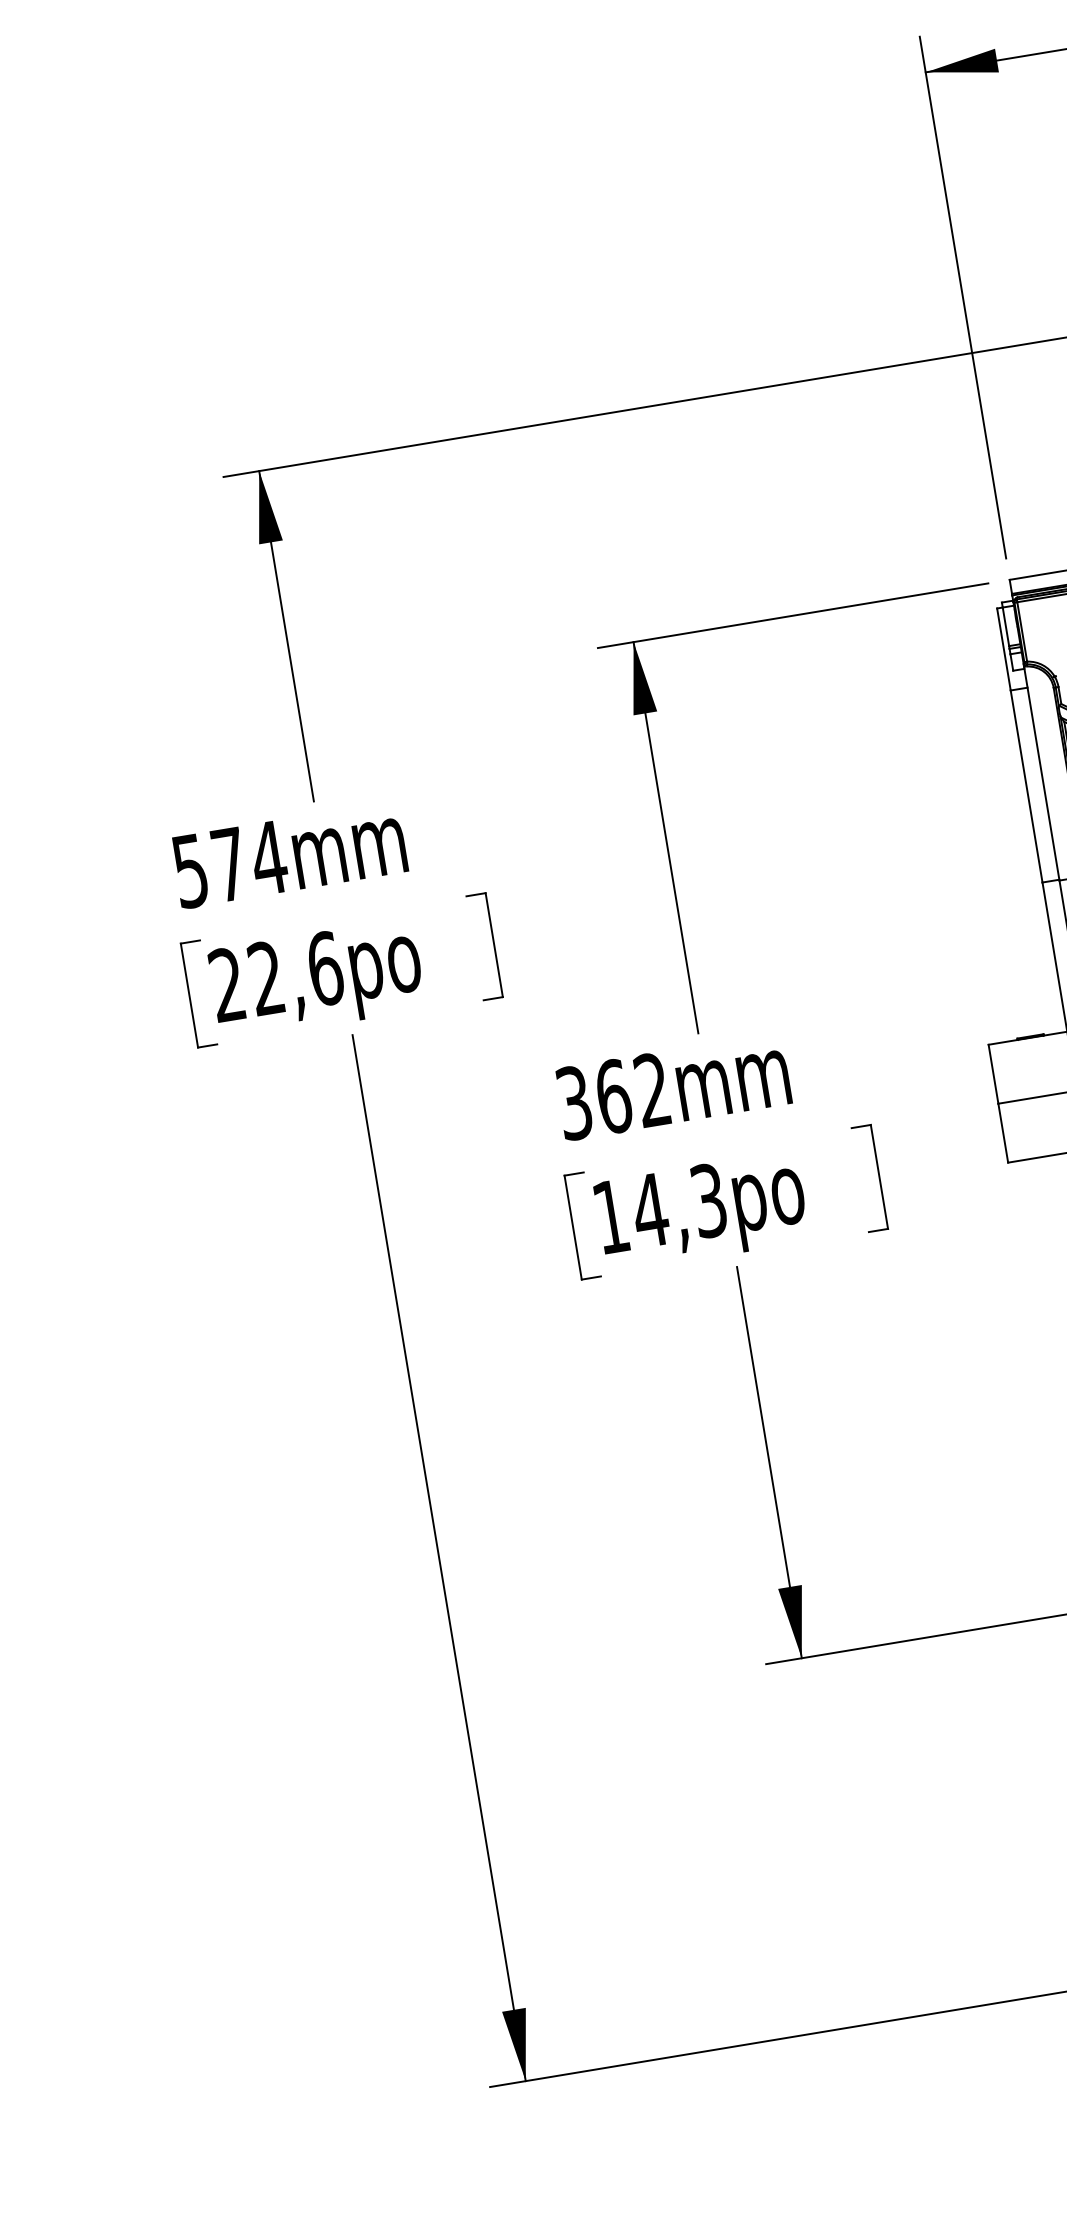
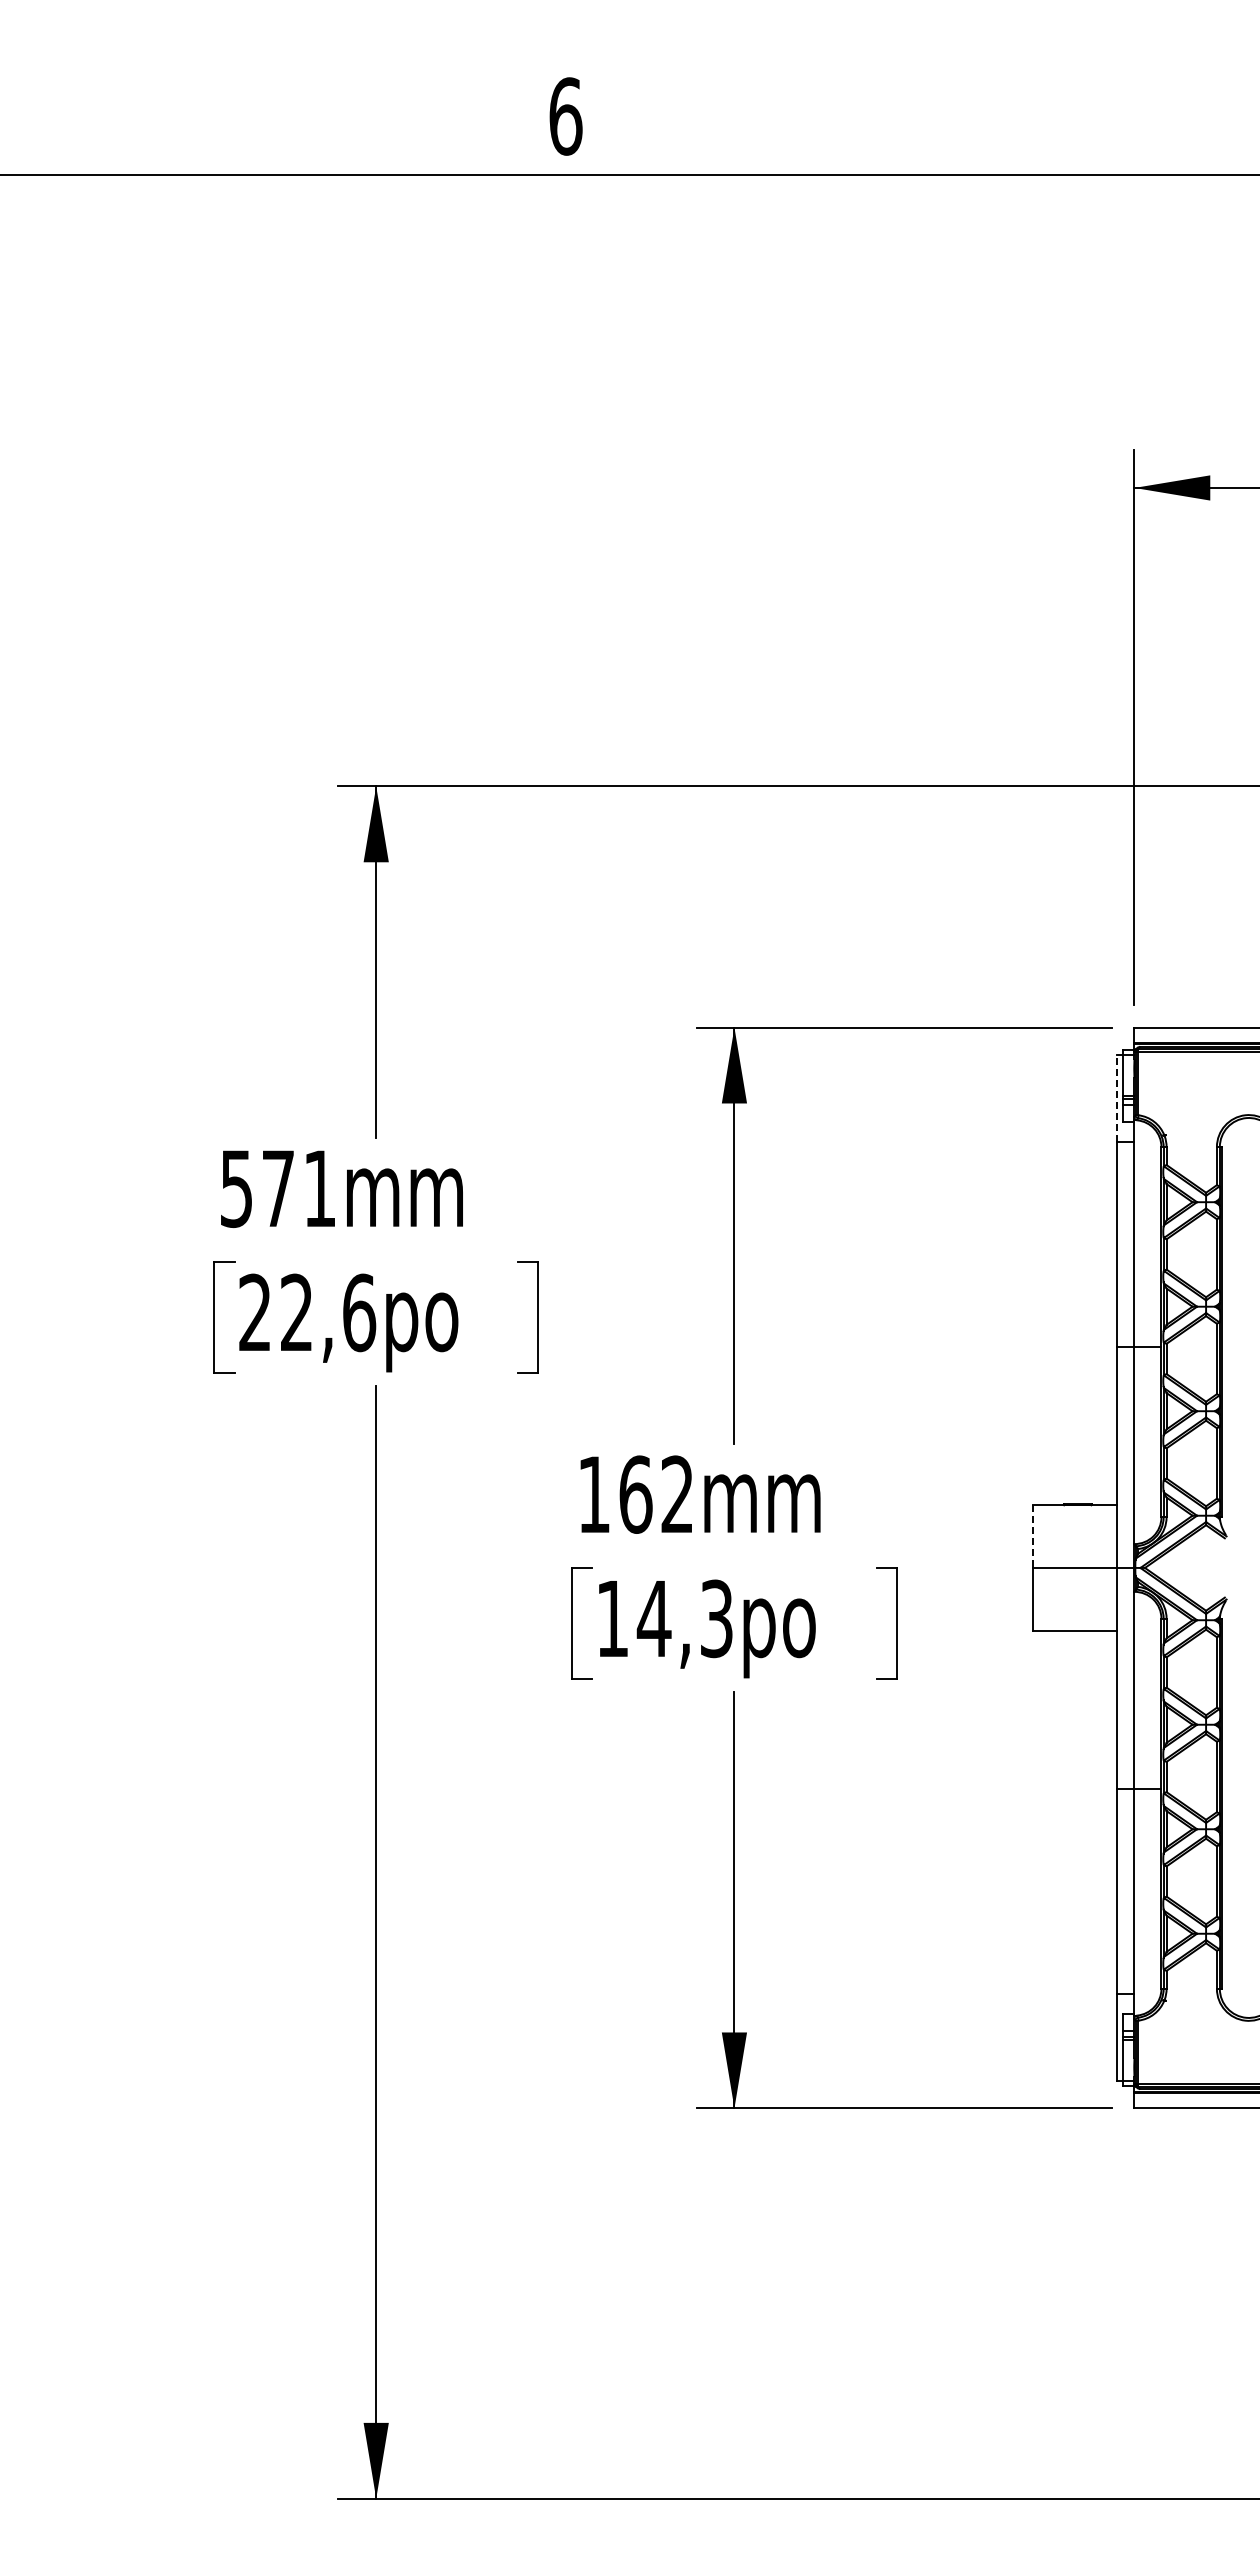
line: (1003, 649) -> (1116, 1098), solid -> dashed
text: (268, 857) -> (319, 1188), 574mm -> 571mm
line: (993, 1075) -> (1032, 1537), solid -> dashed
text: (573, 1103) -> (593, 1494), 362mm -> 162mm

